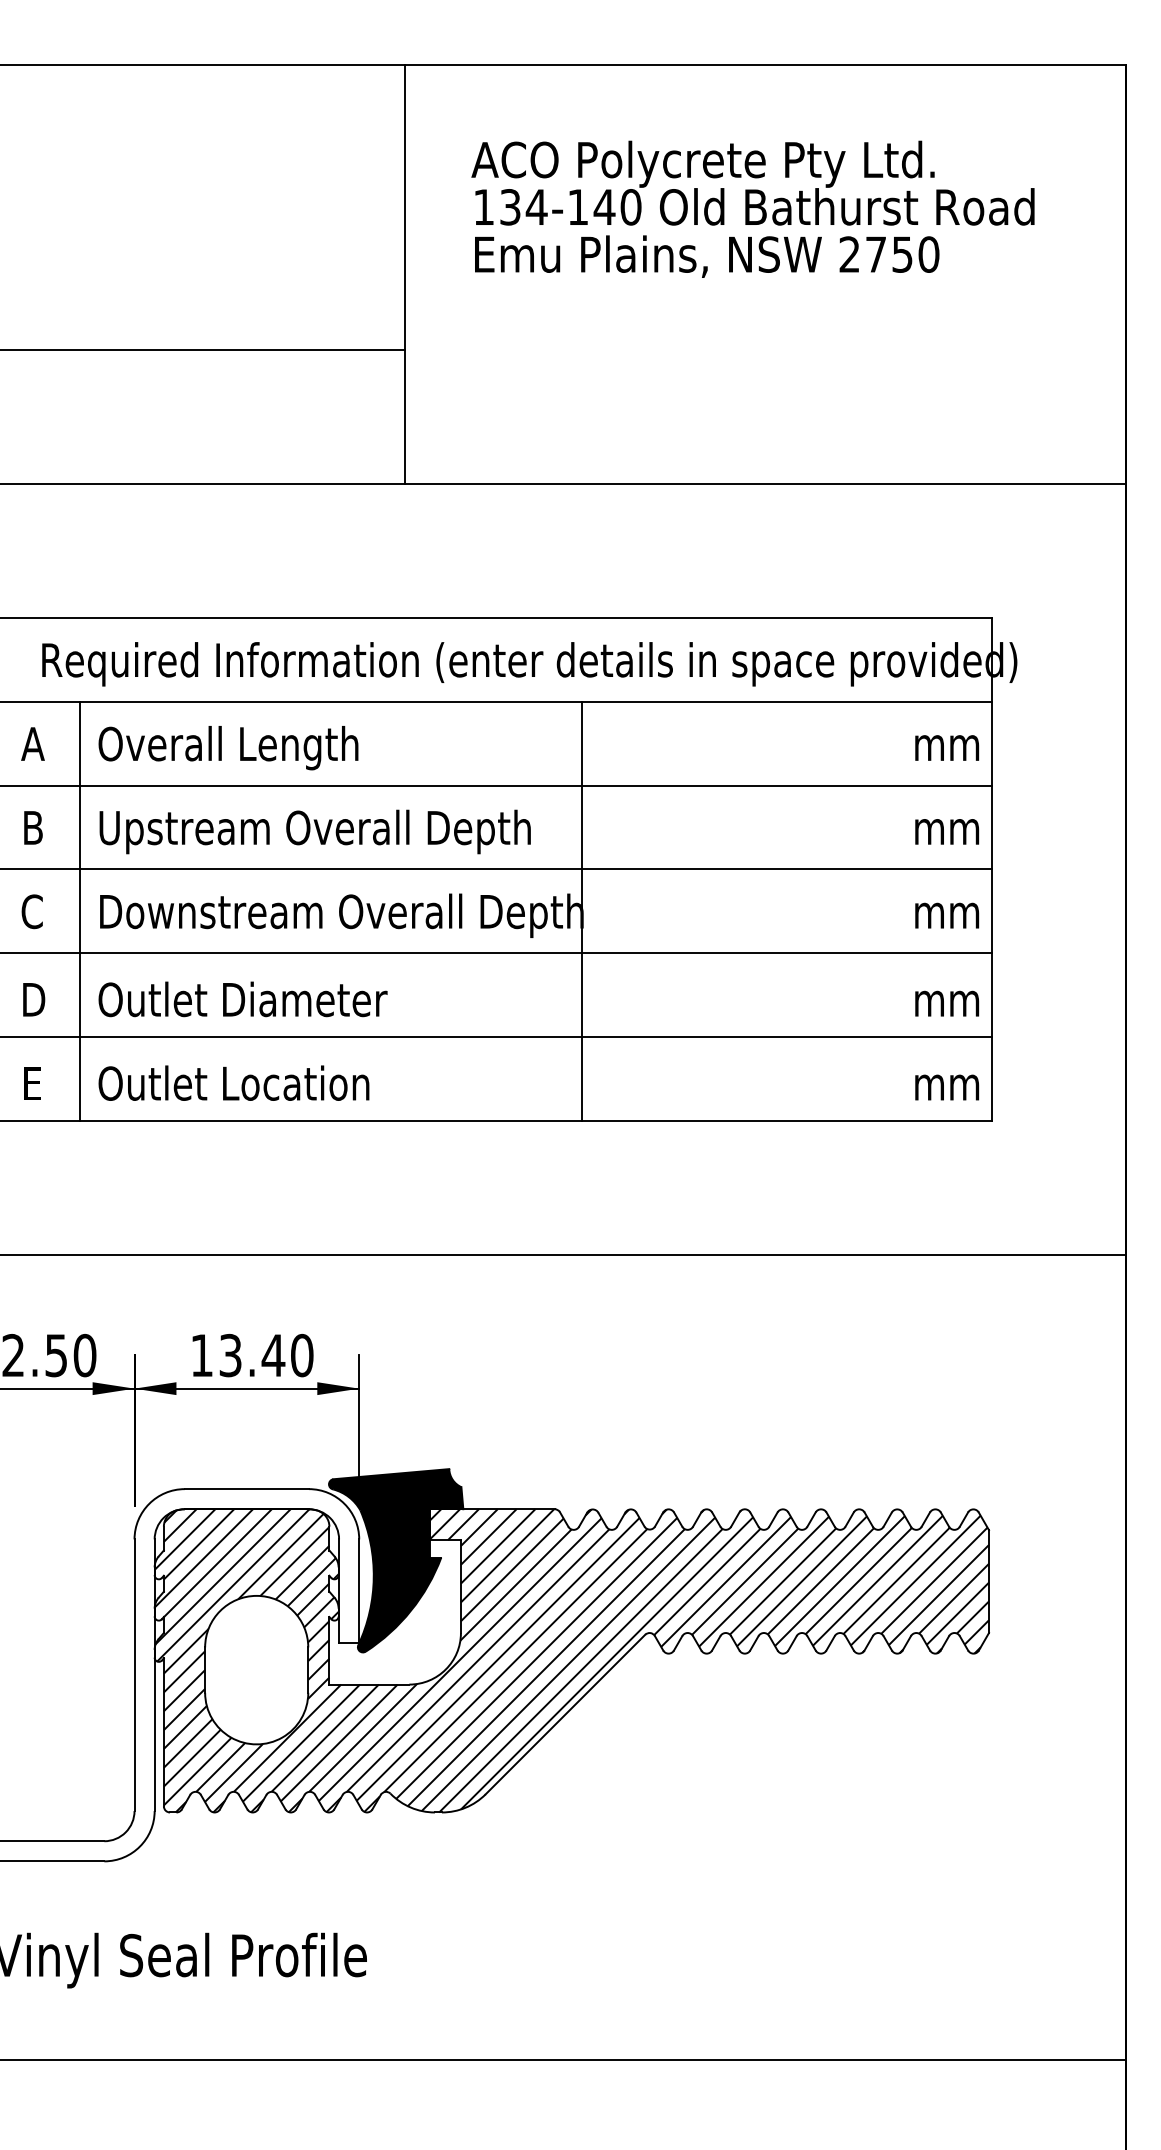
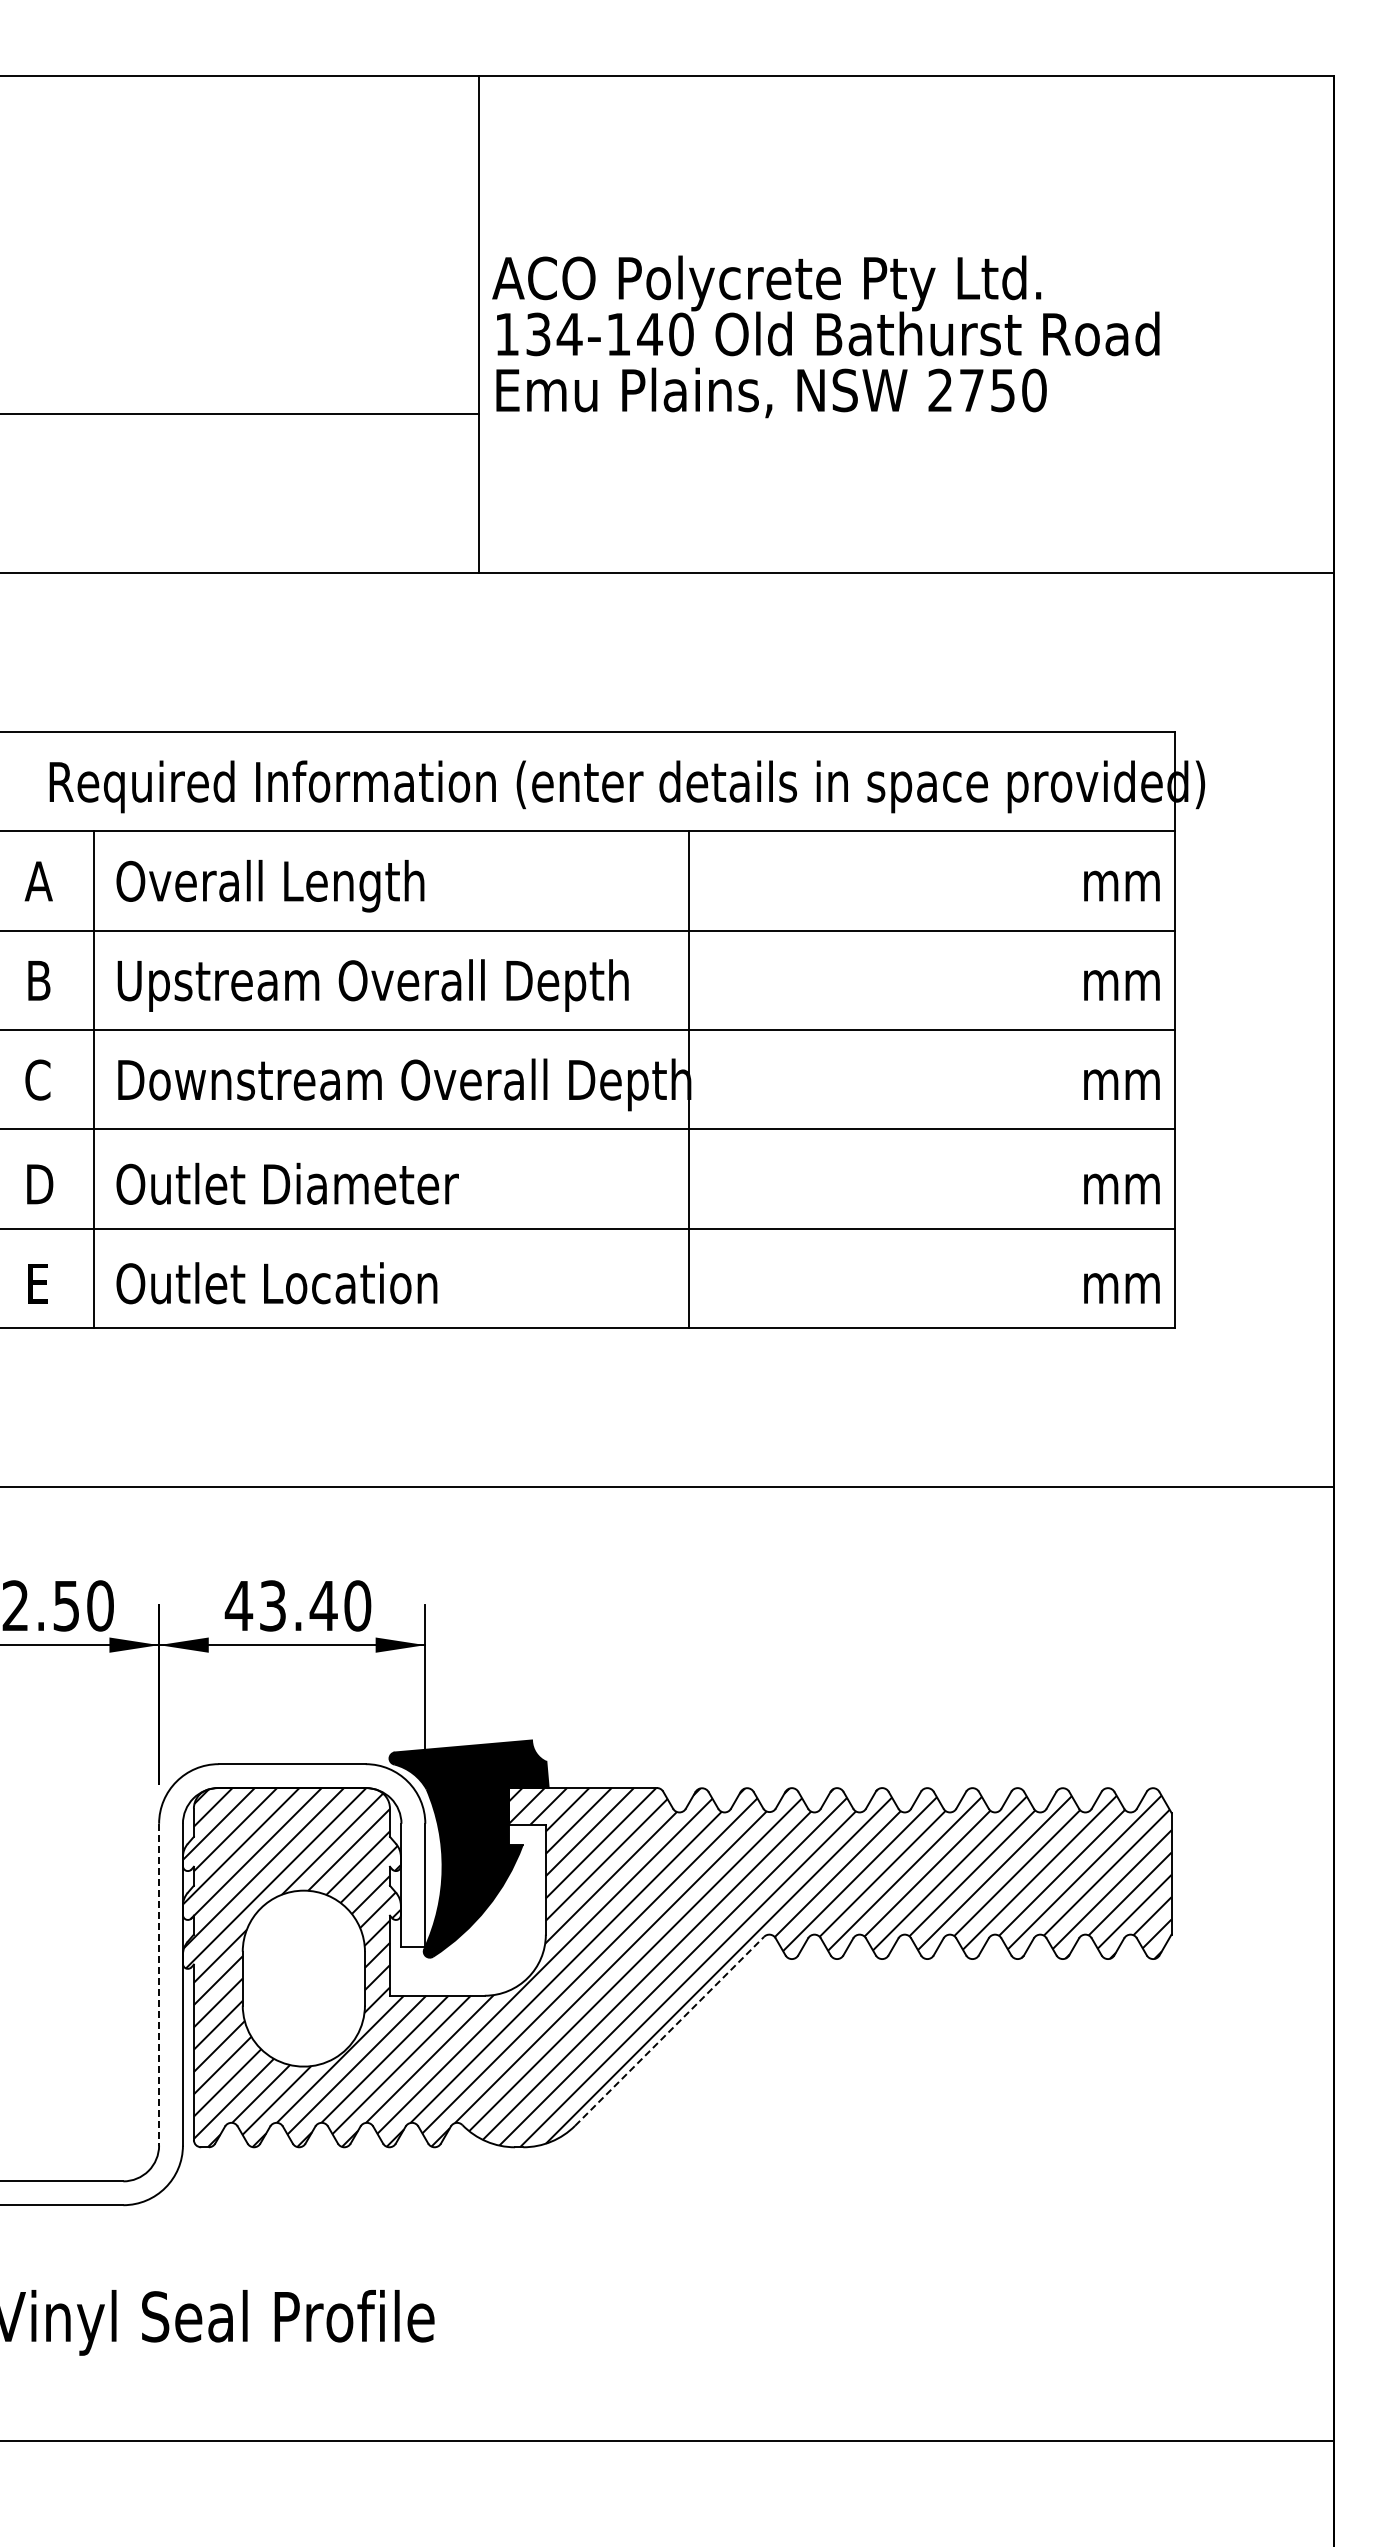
text: (752, 209) -> (825, 336), moved
text: (201, 1355) -> (238, 1605), 13.40 -> 43.40
line: (134, 1675) -> (159, 1984), solid -> dashed
line: (565, 1714) -> (669, 2031), solid -> dashed

